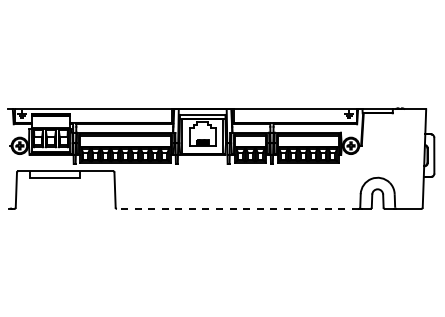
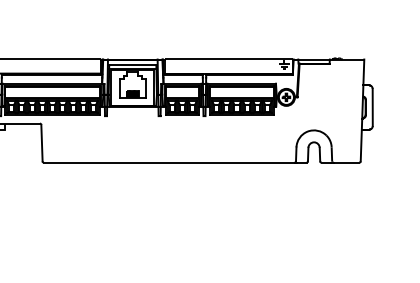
line: (237, 208) -> (168, 162), dashed -> solid

